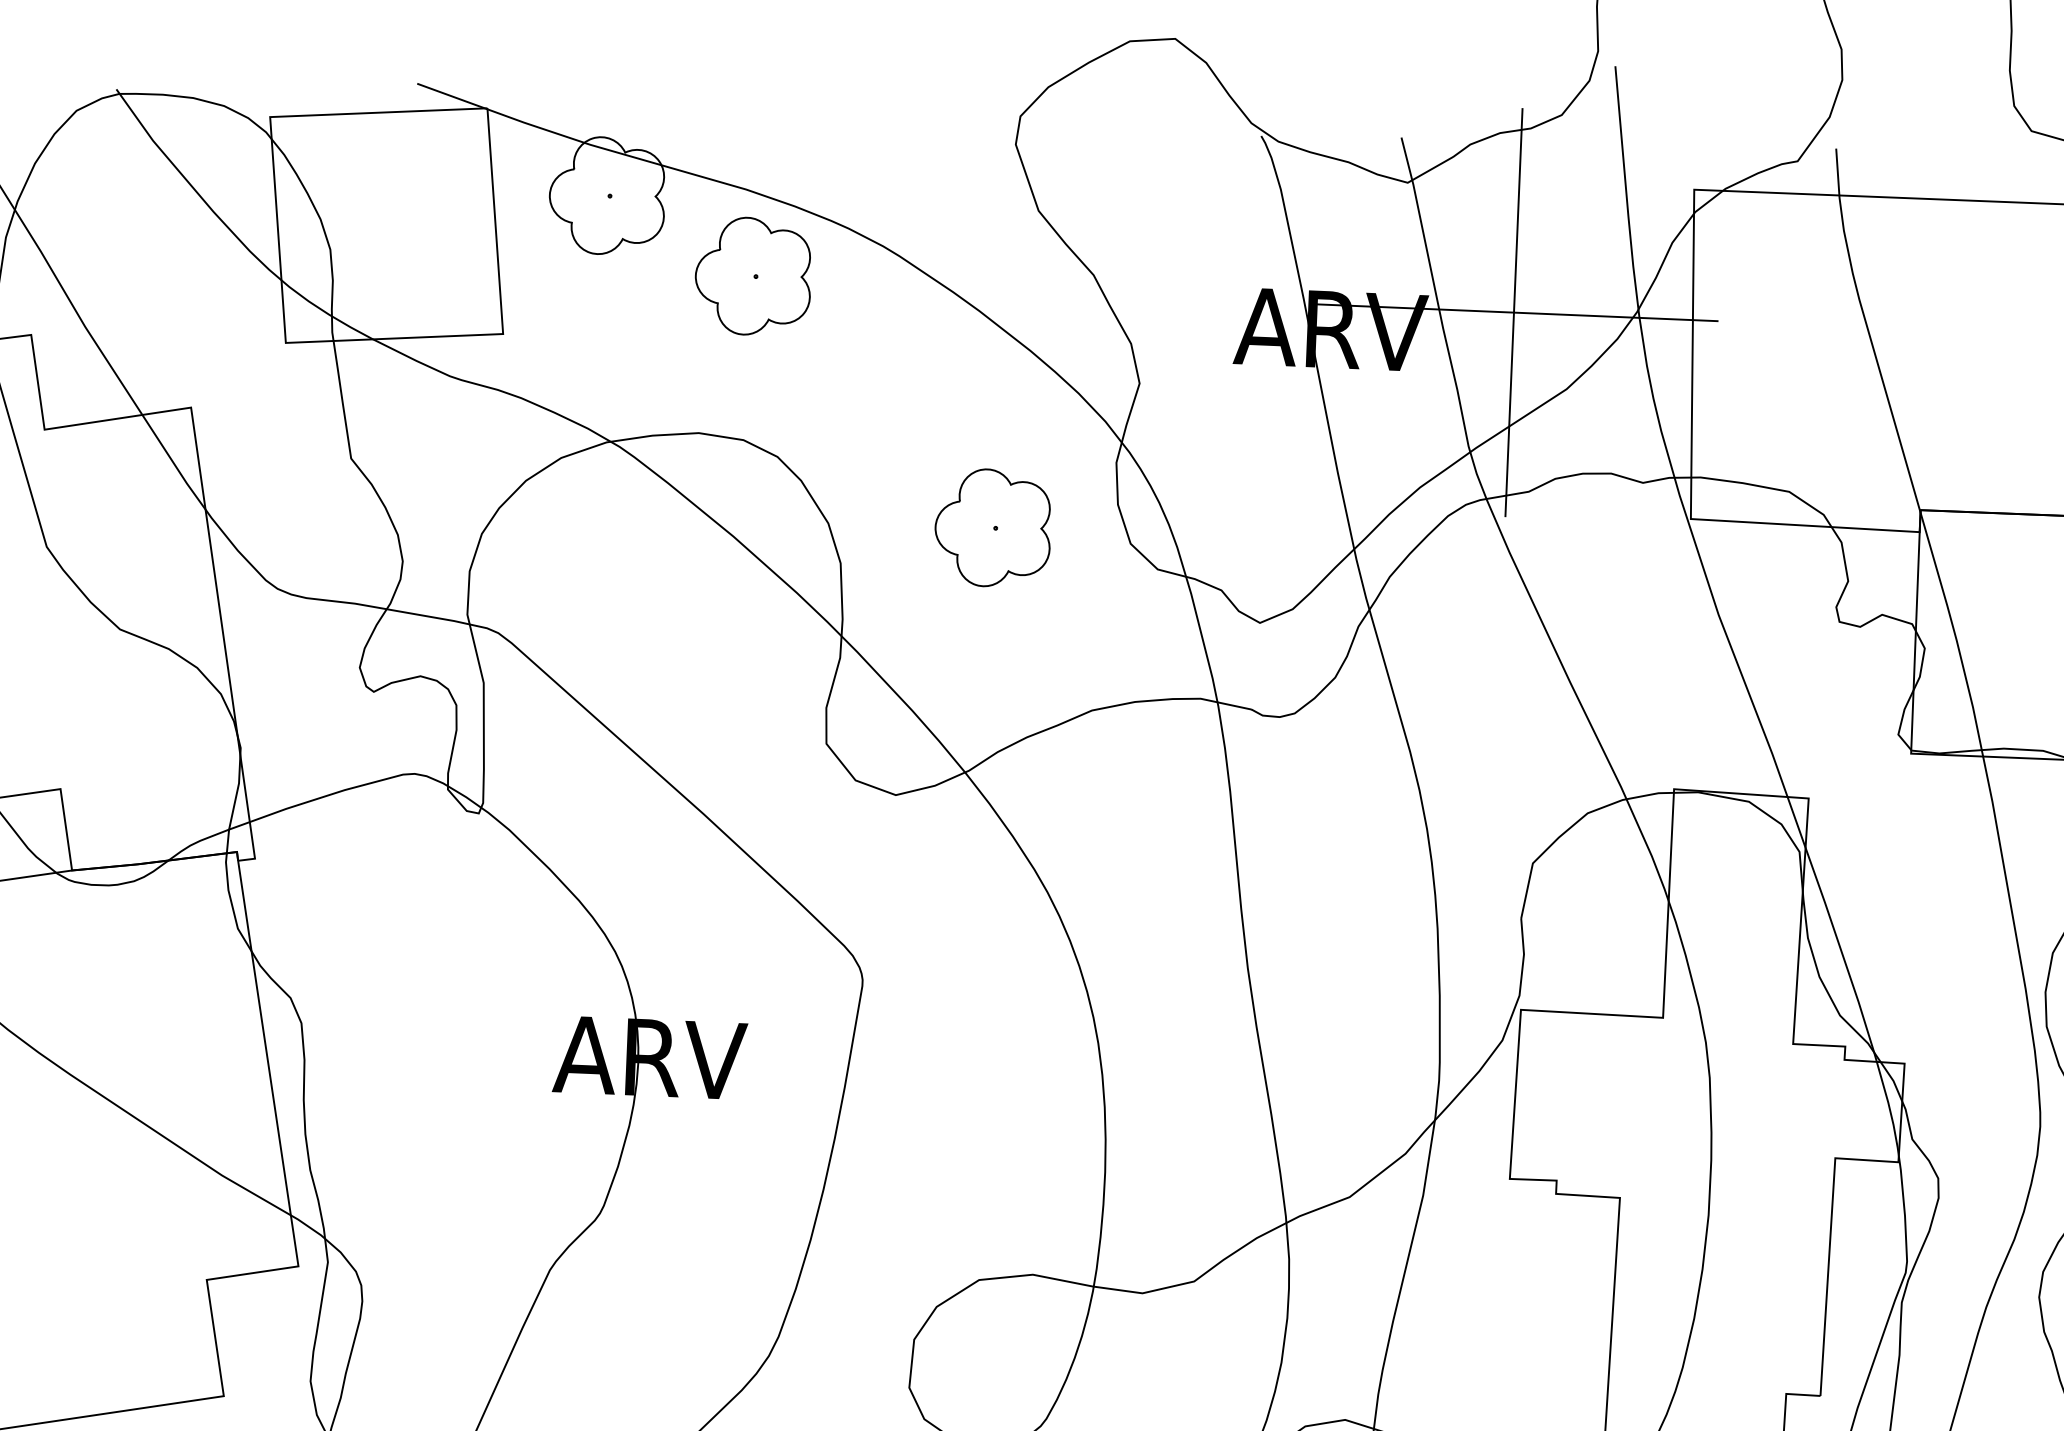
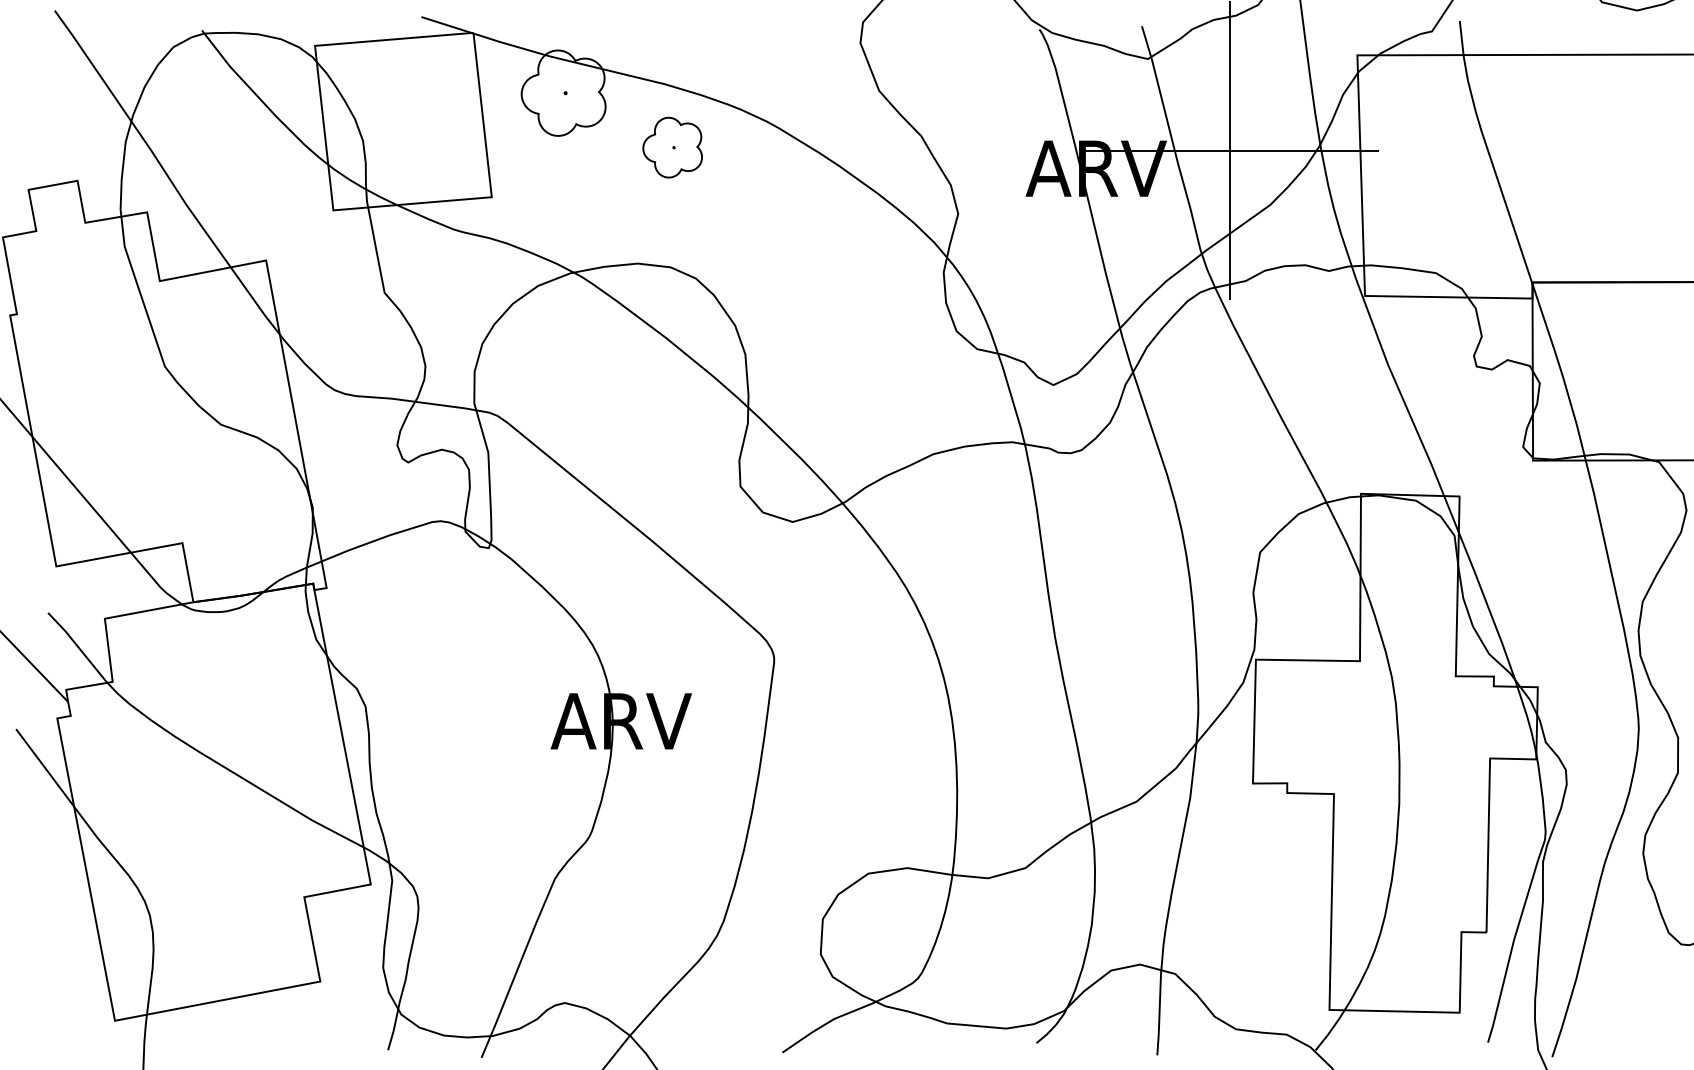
part: (752, 276) -> (672, 147), size x0.7
part: (992, 527) -> (855, 323), removed

